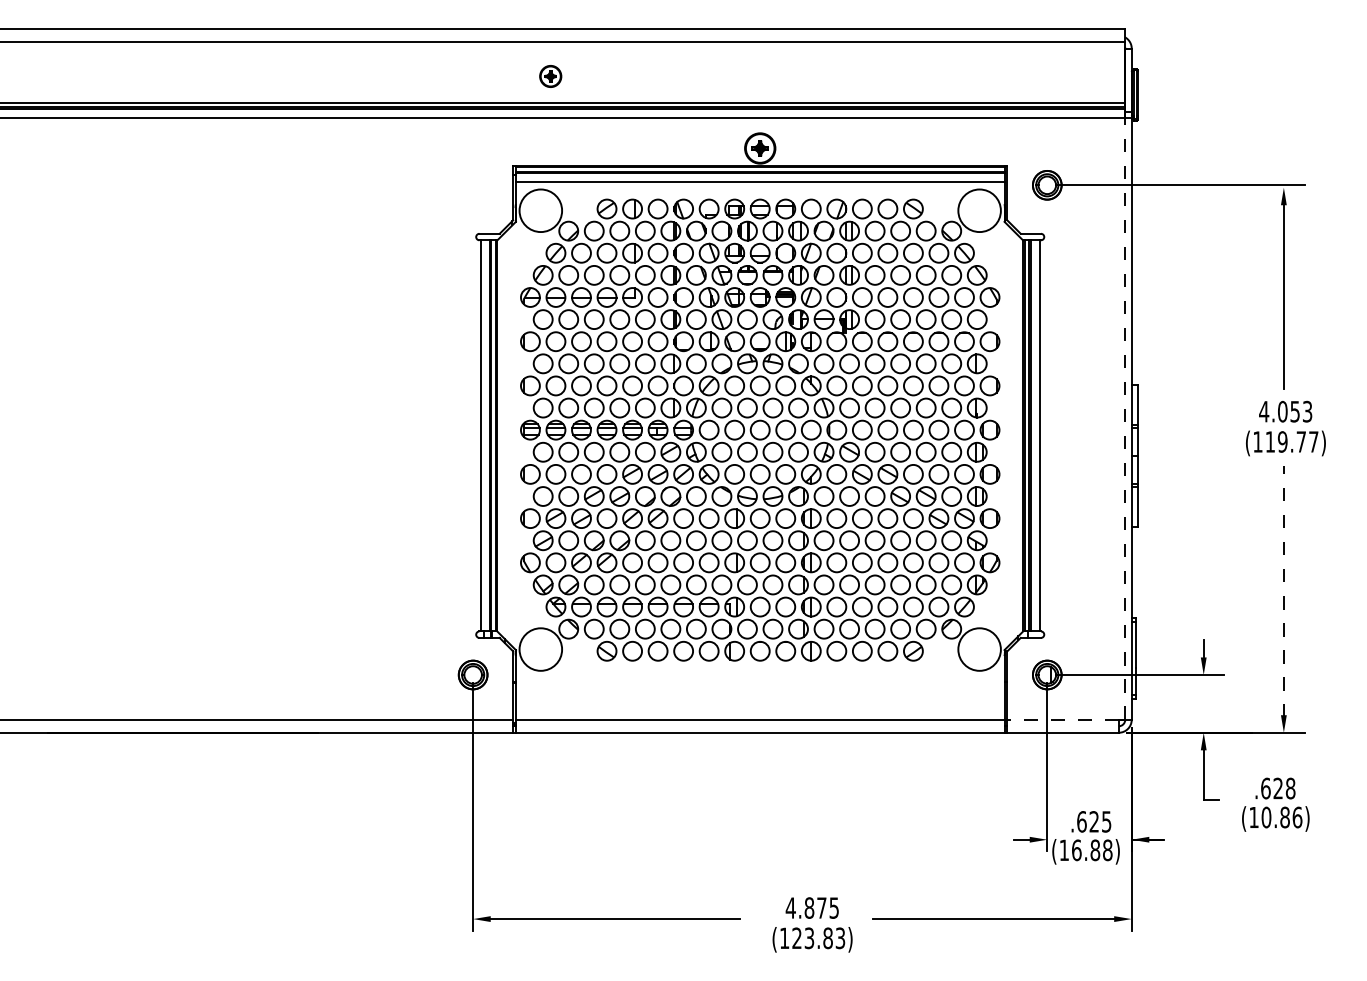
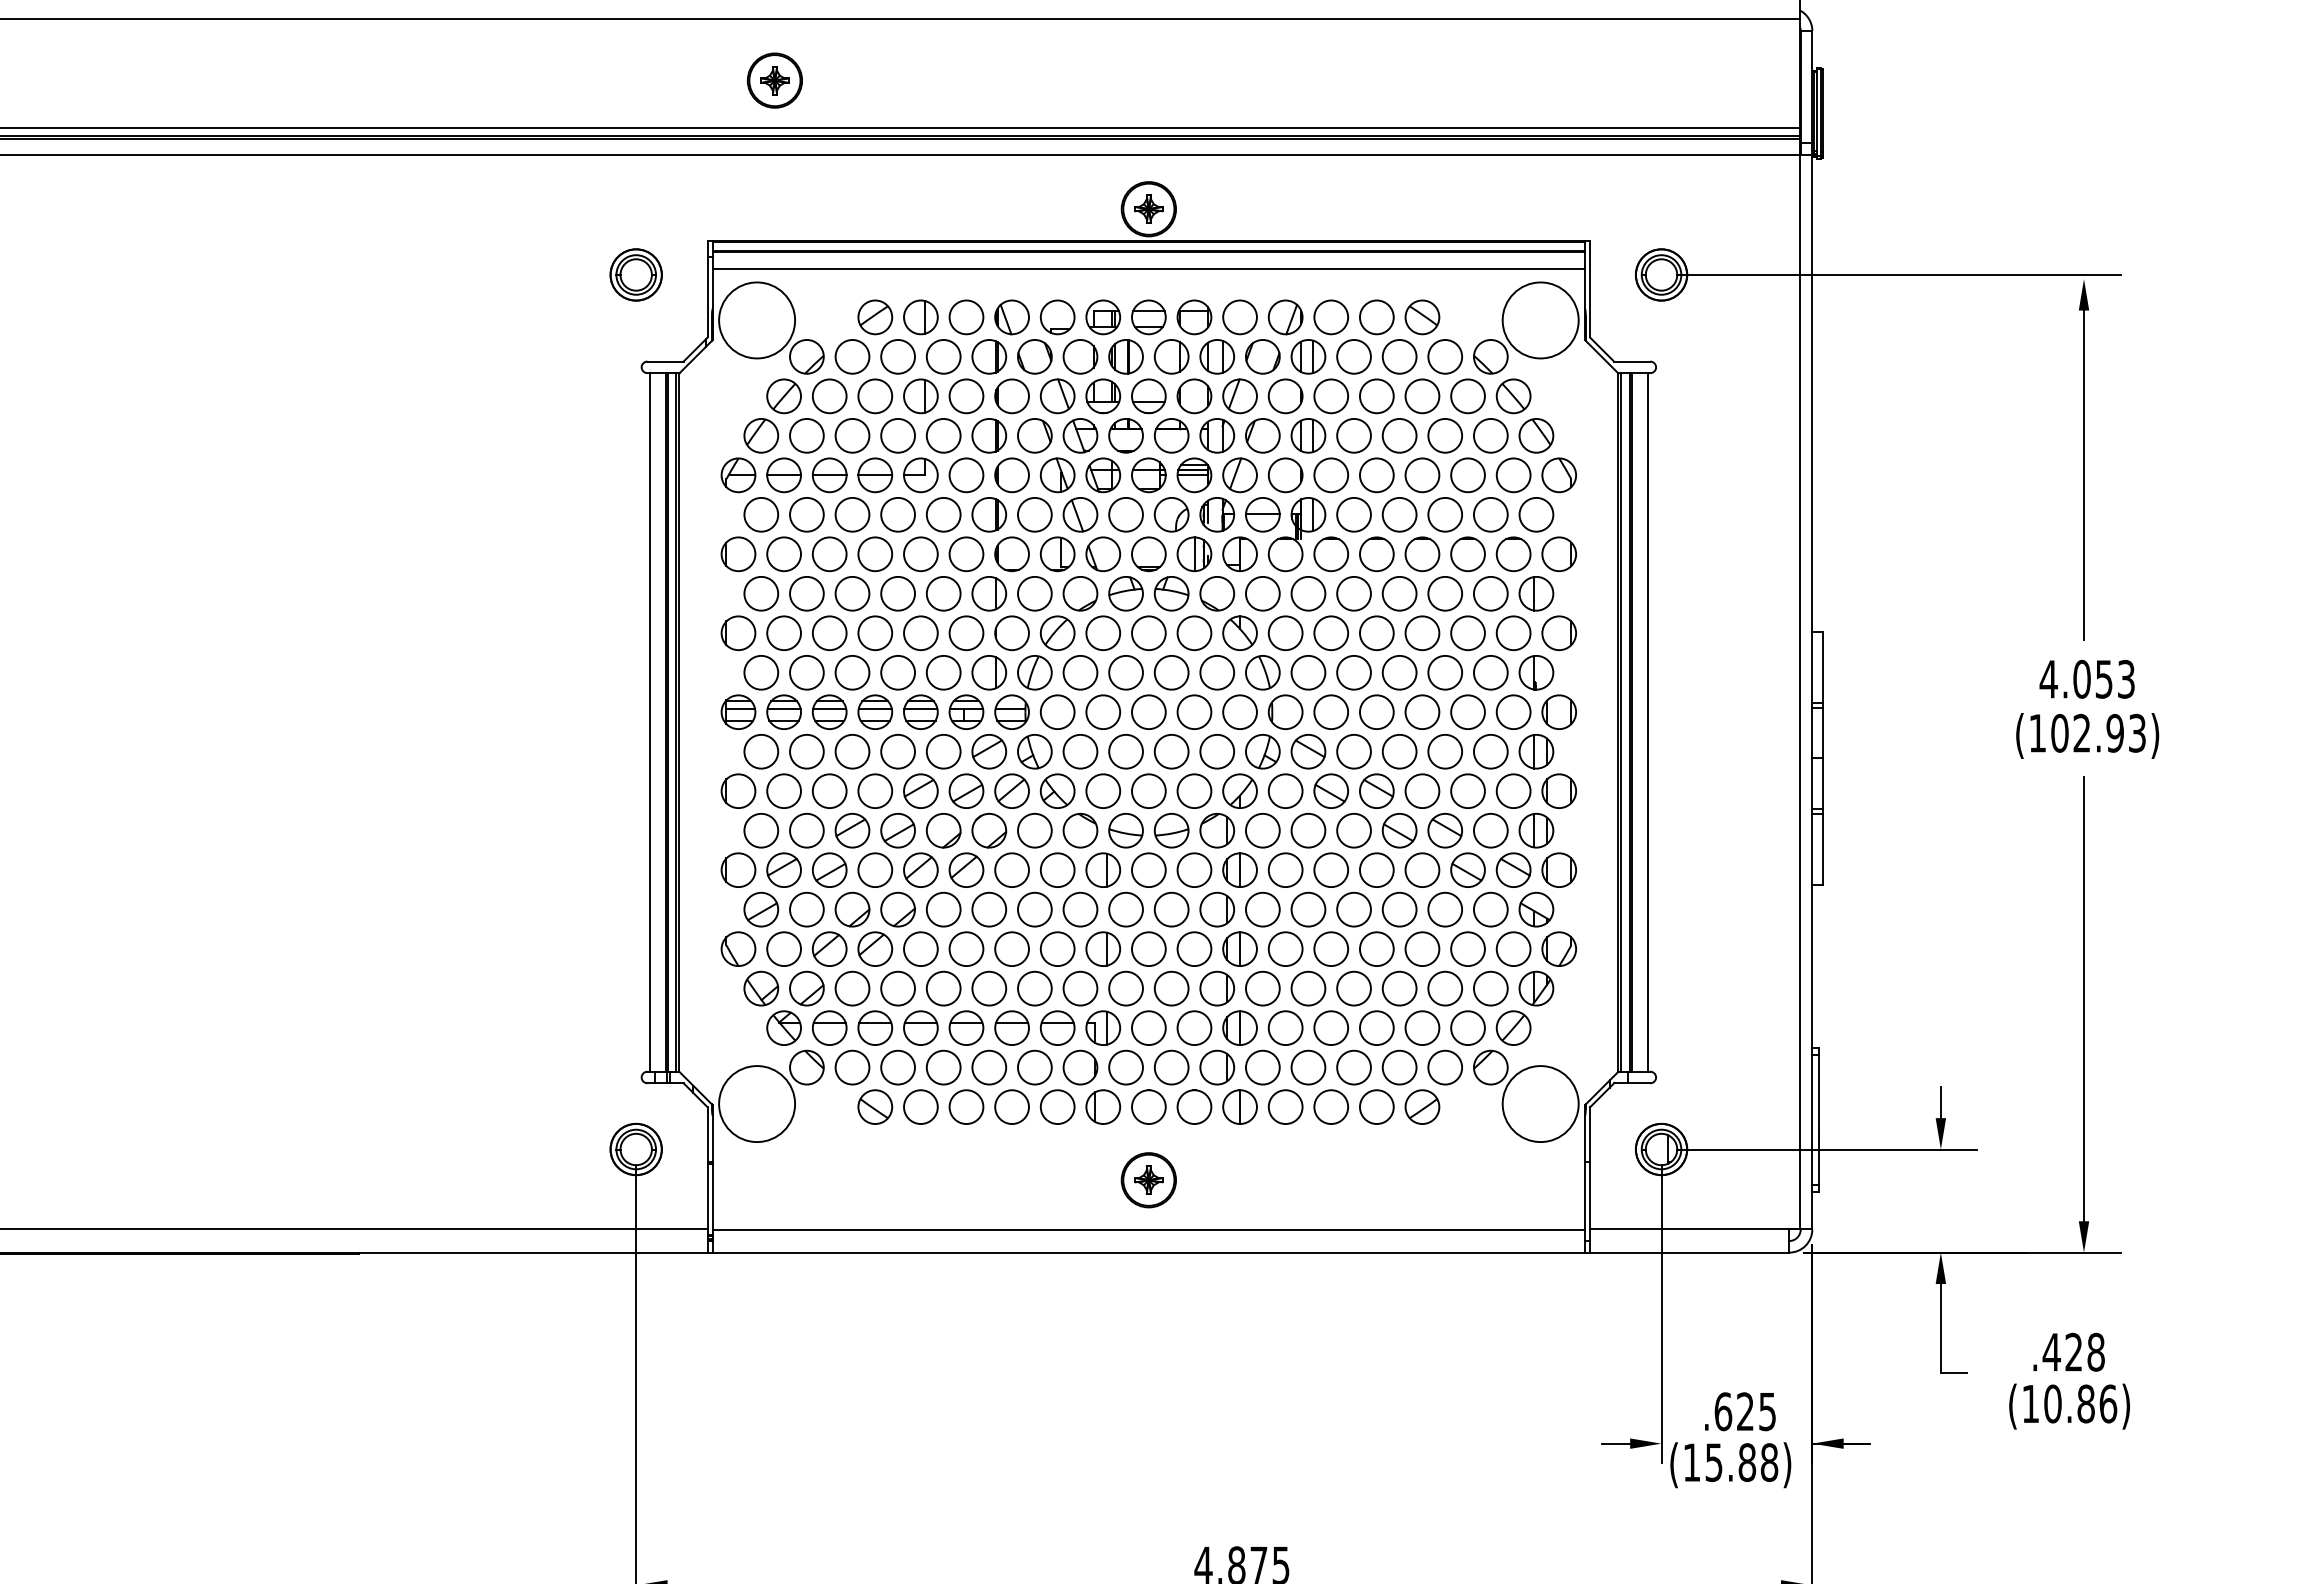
part: (550, 76) -> (774, 80), size x1.43
part: (472, 185) -> (635, 275), added
line: (1124, 418) -> (1799, 691), dashed -> solid
text: (1291, 441) -> (2097, 732), (119.77) -> (102.93)
line: (1283, 591) -> (2083, 1000), dashed -> solid
part: (760, 692) -> (1149, 1180), added
line: (1063, 719) -> (1690, 1228), dashed -> solid
text: (1265, 788) -> (2051, 1352), .628 -> .428
text: (1076, 850) -> (1713, 1462), (16.88) -> (15.88)

